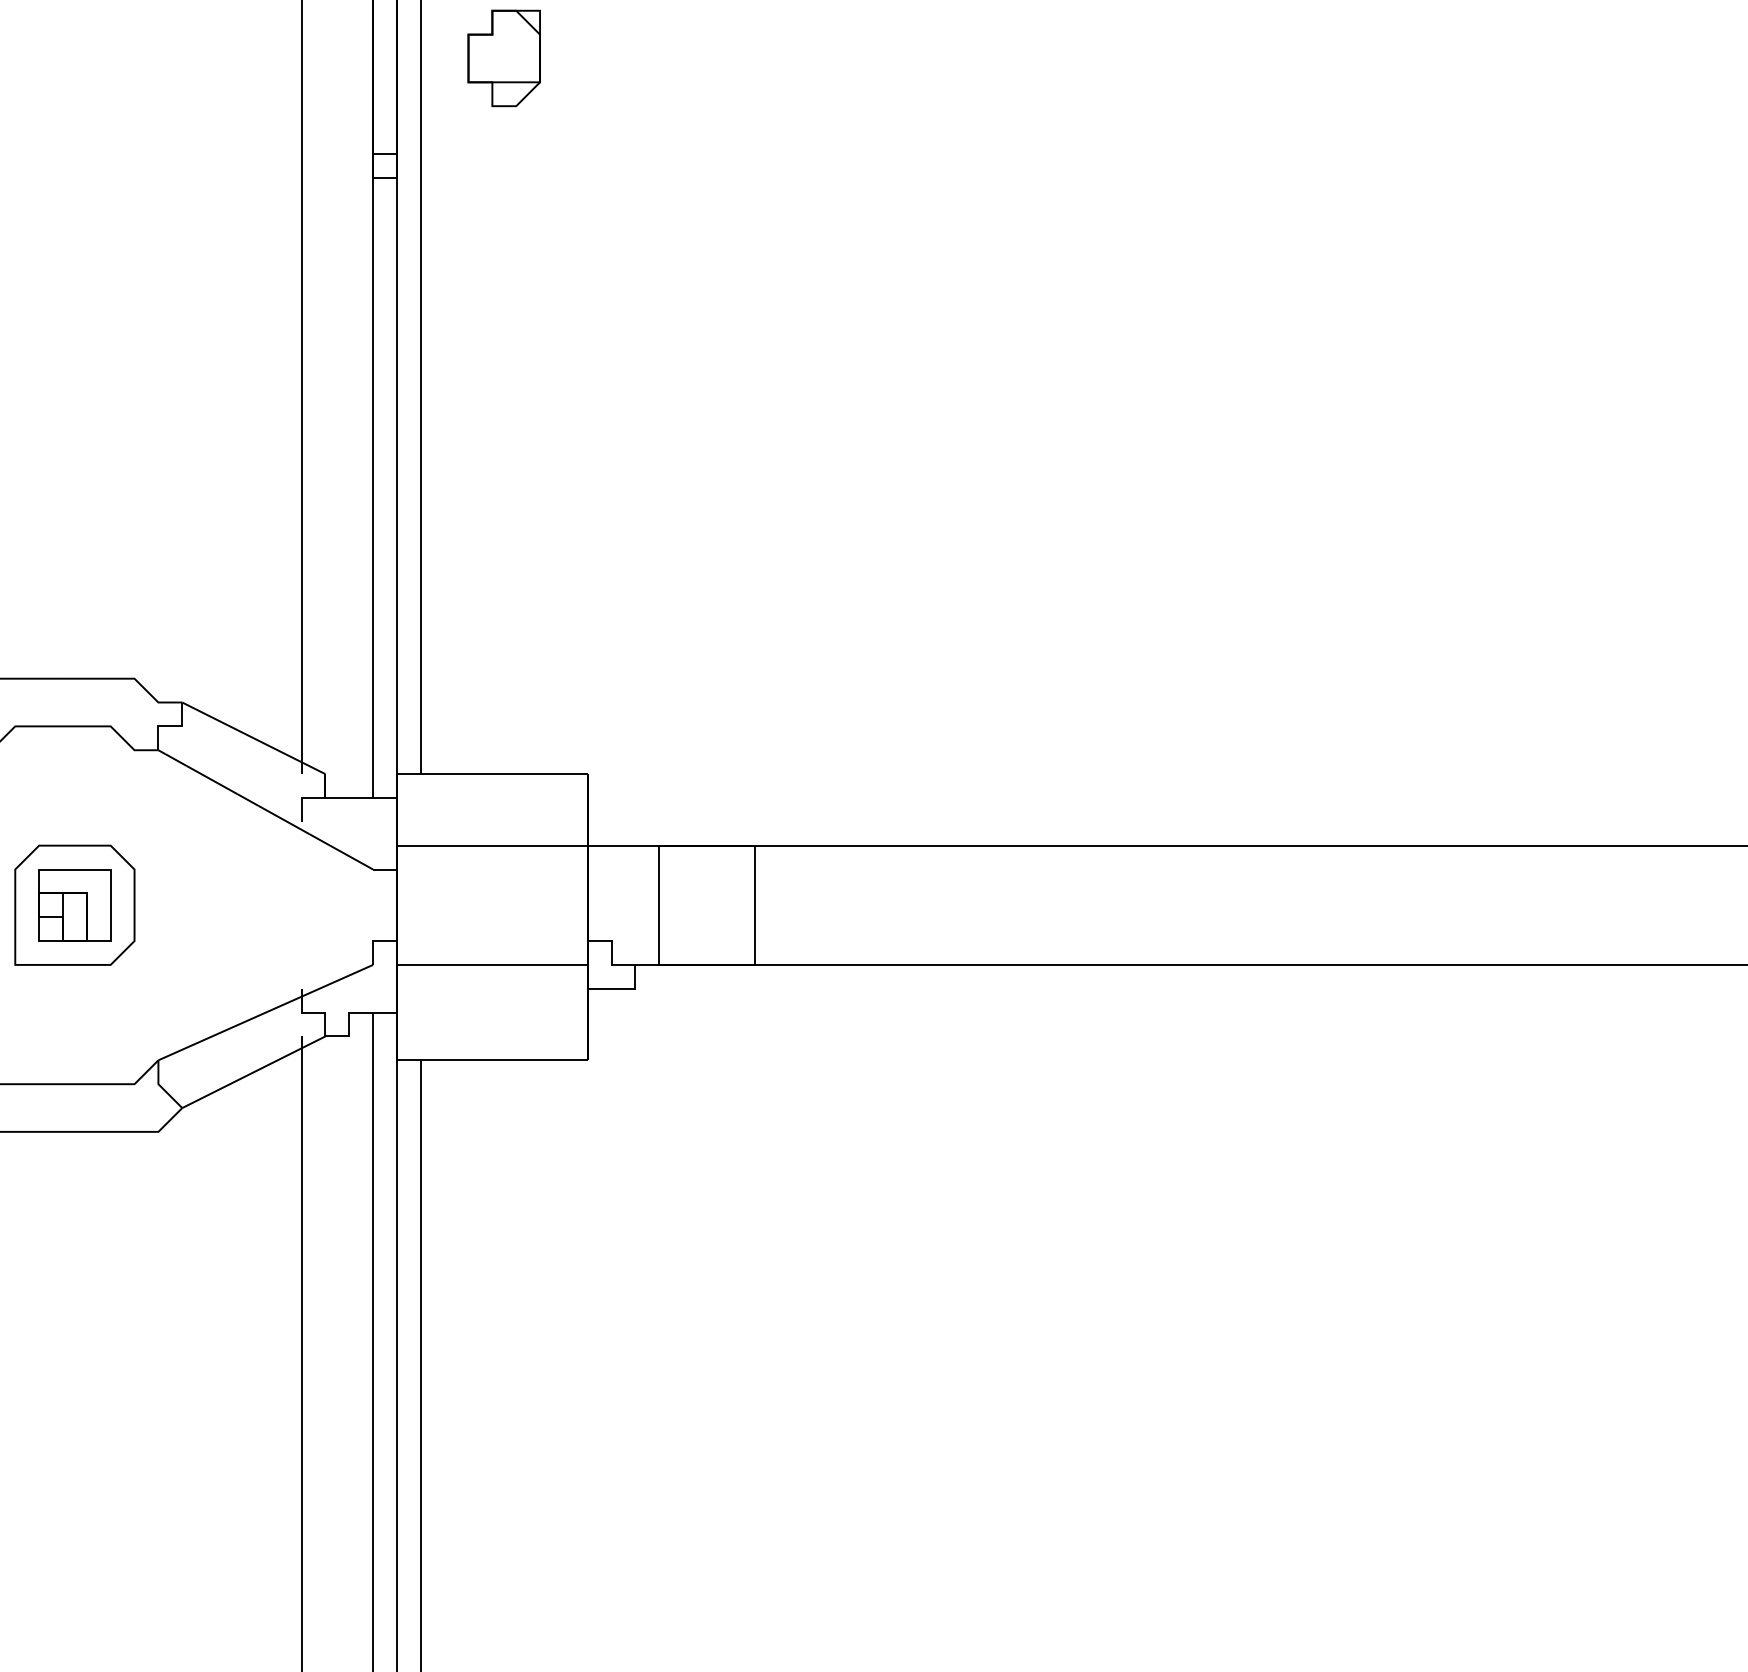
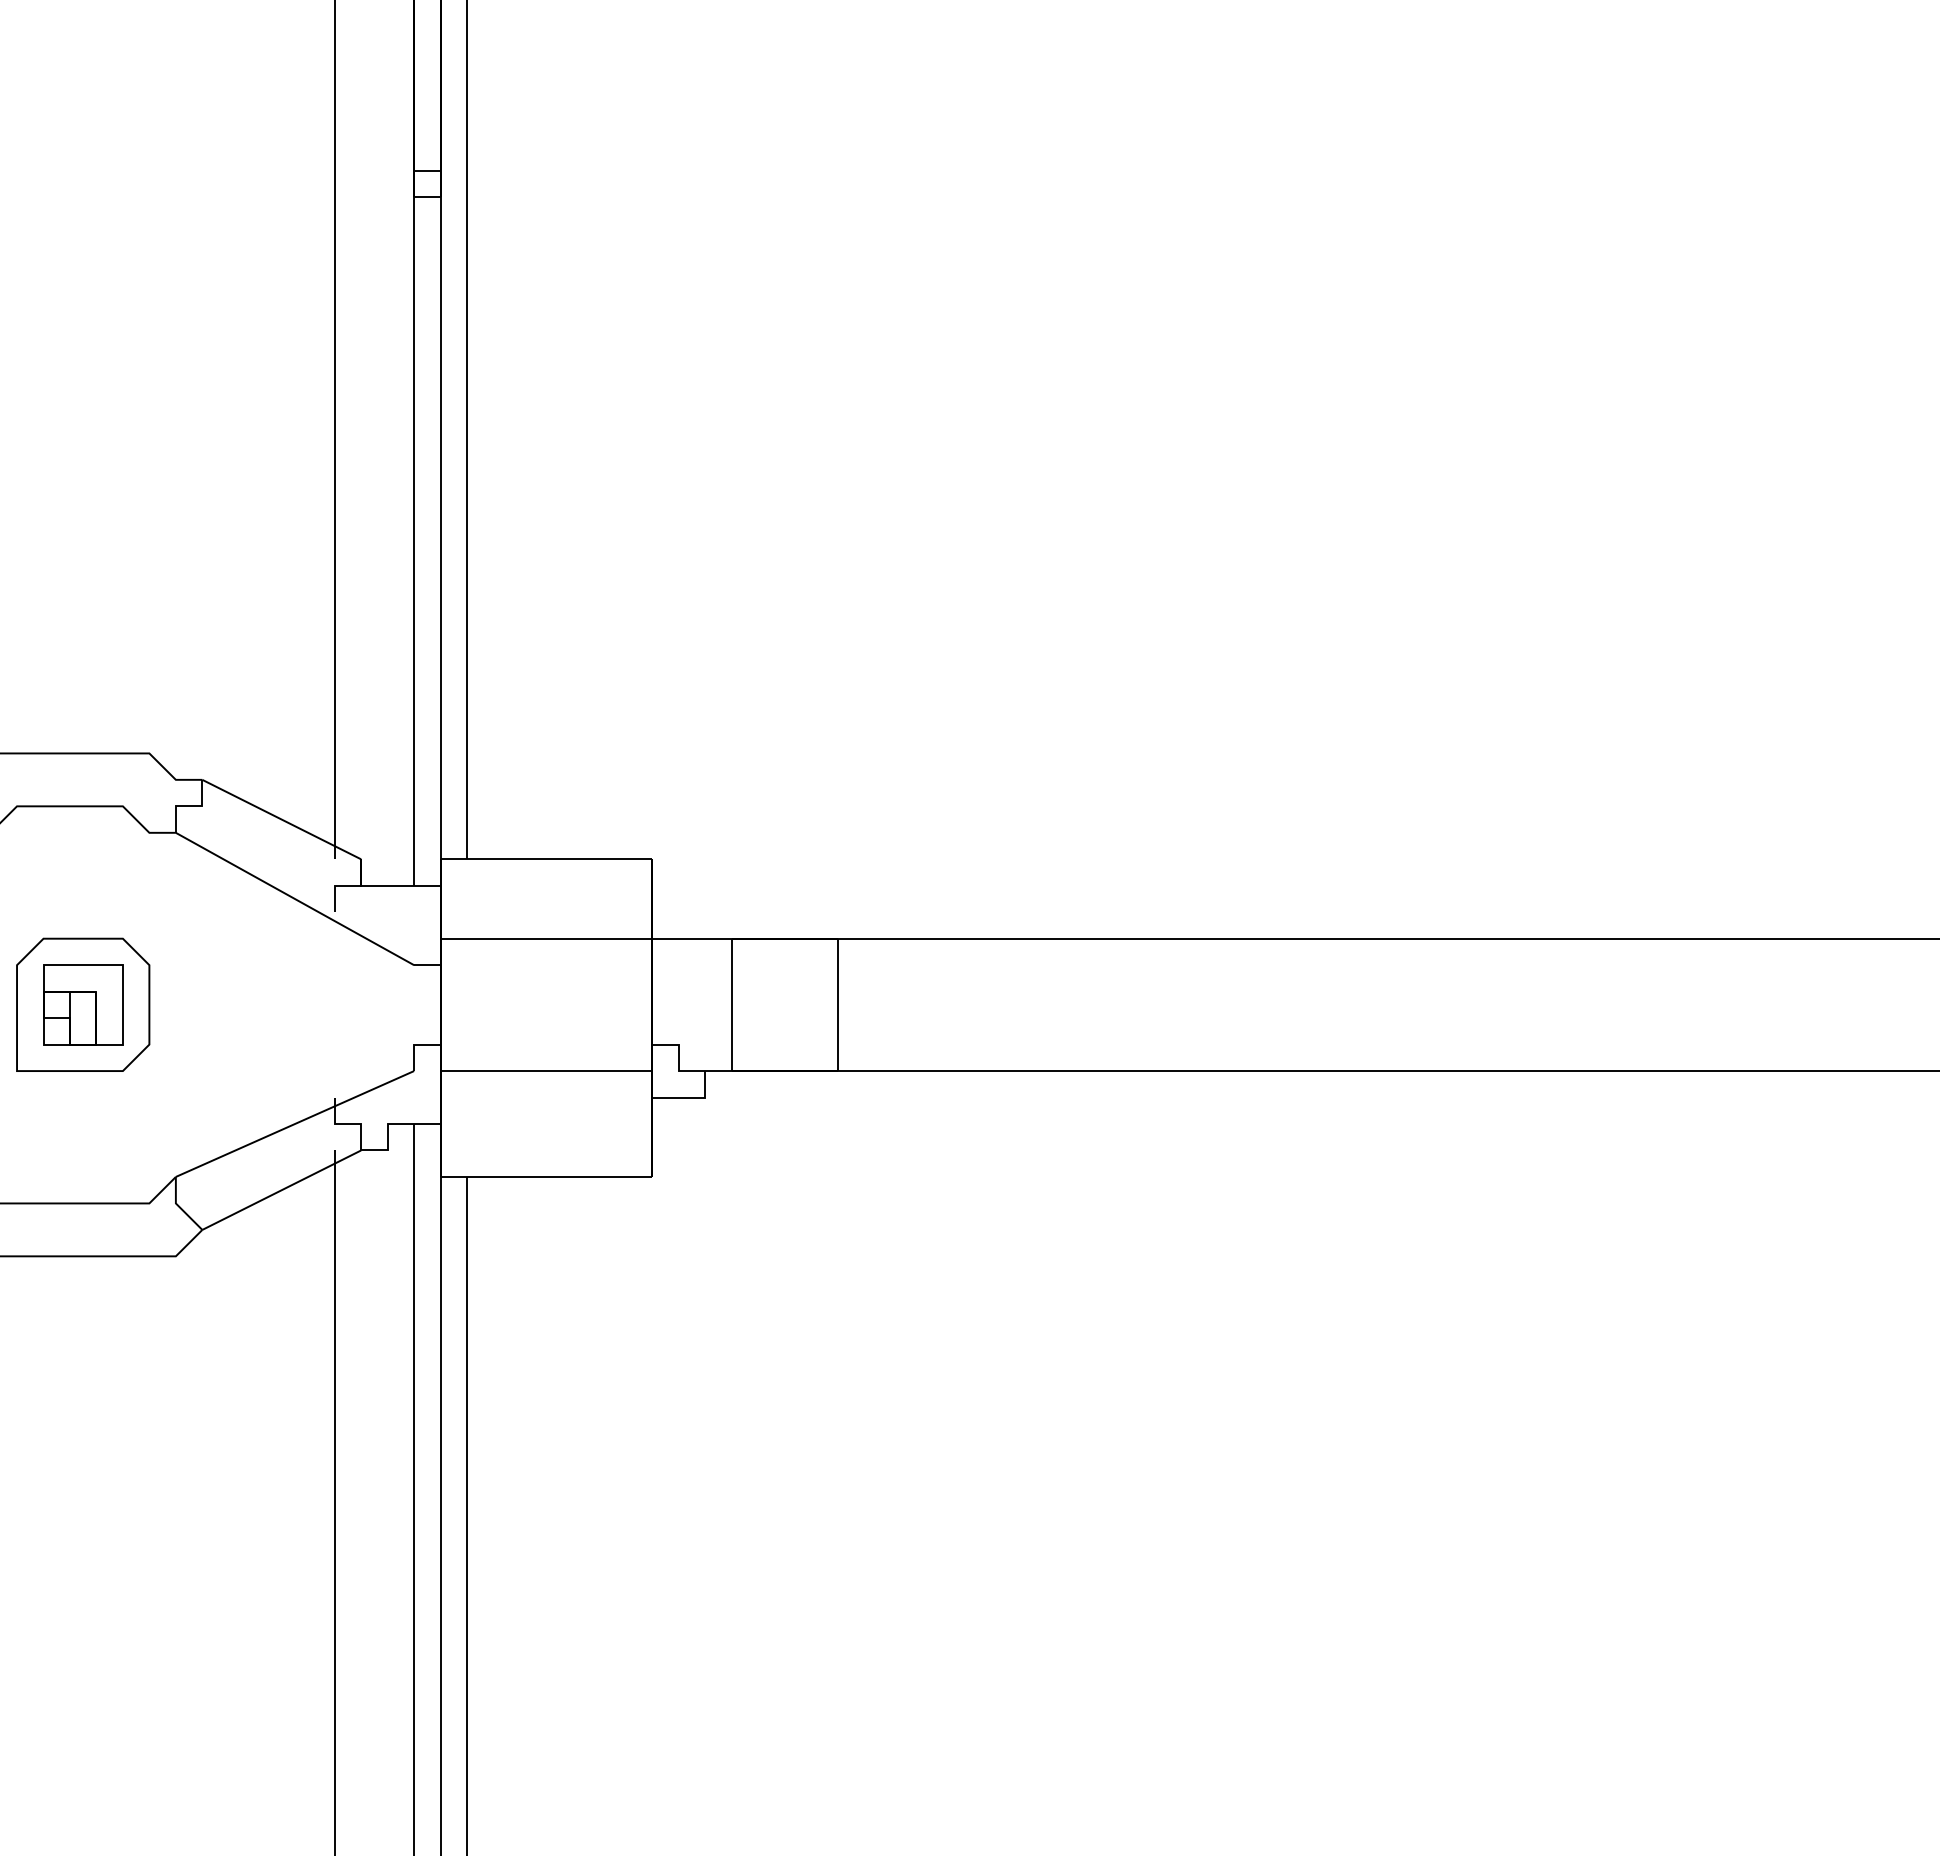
part: (504, 57) -> (559, 64), removed

